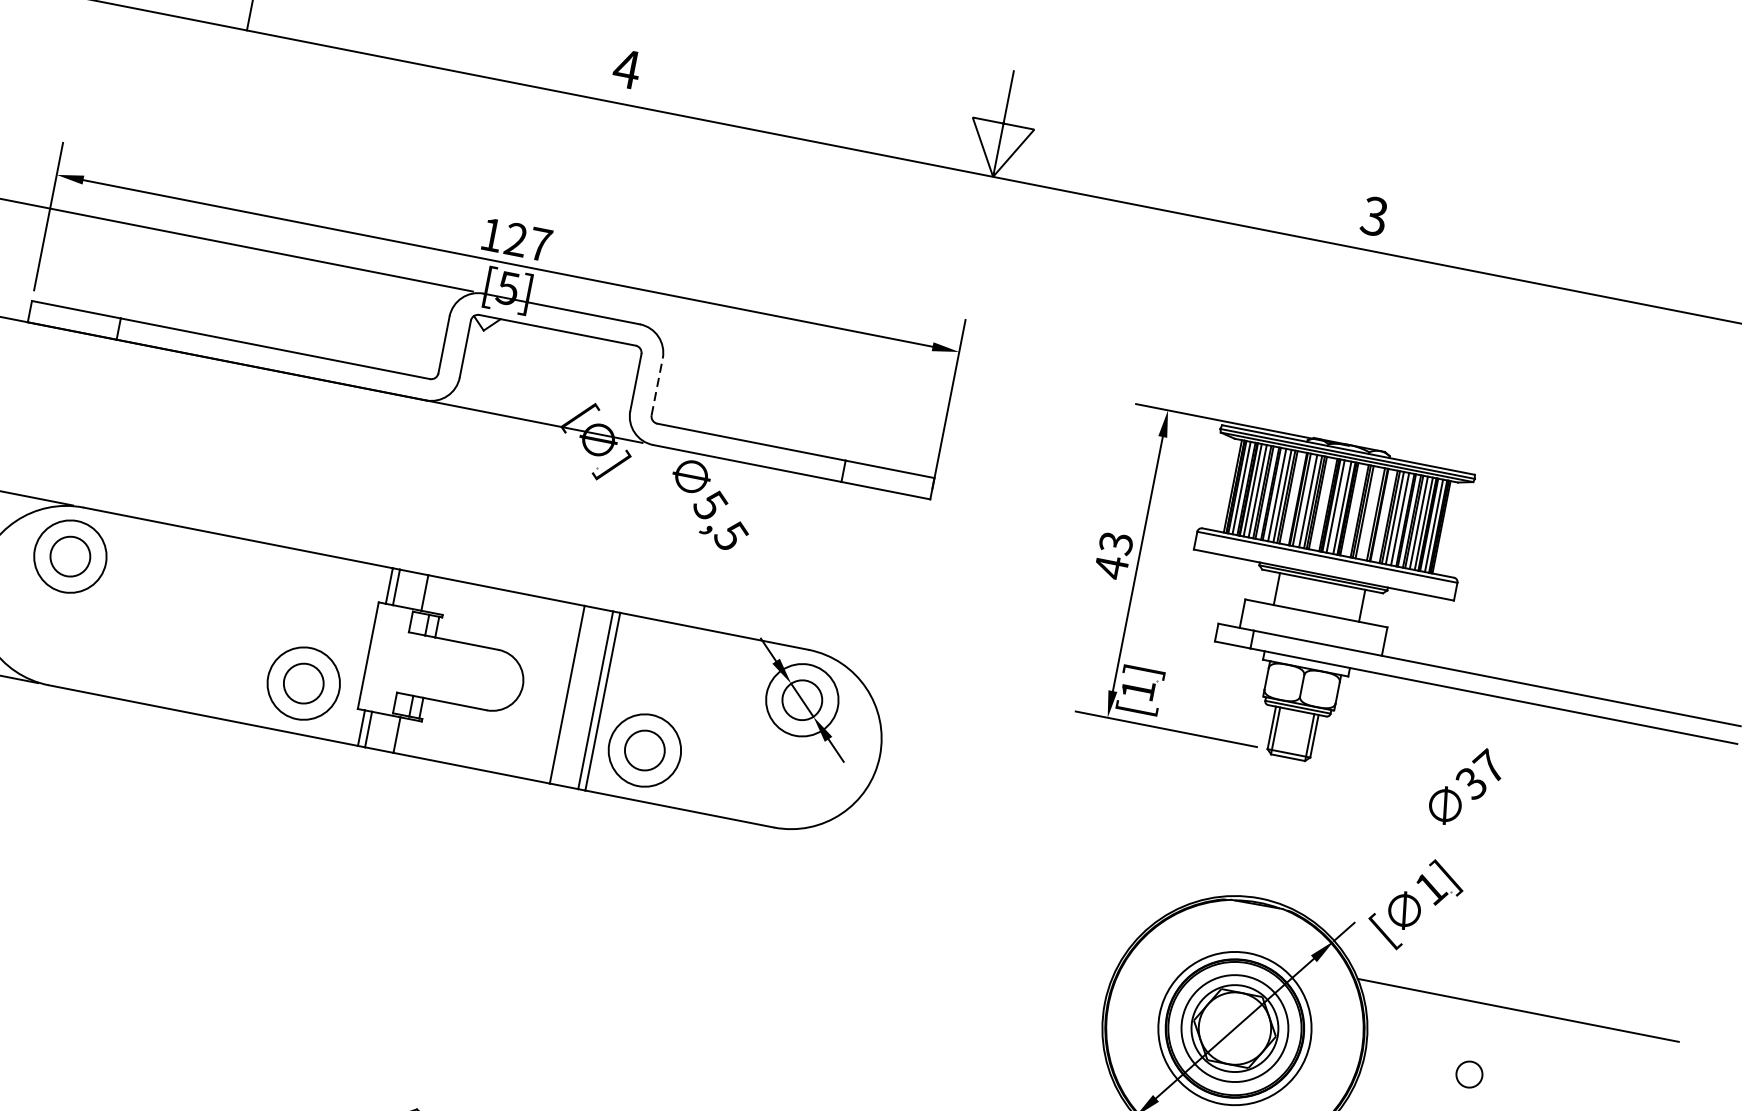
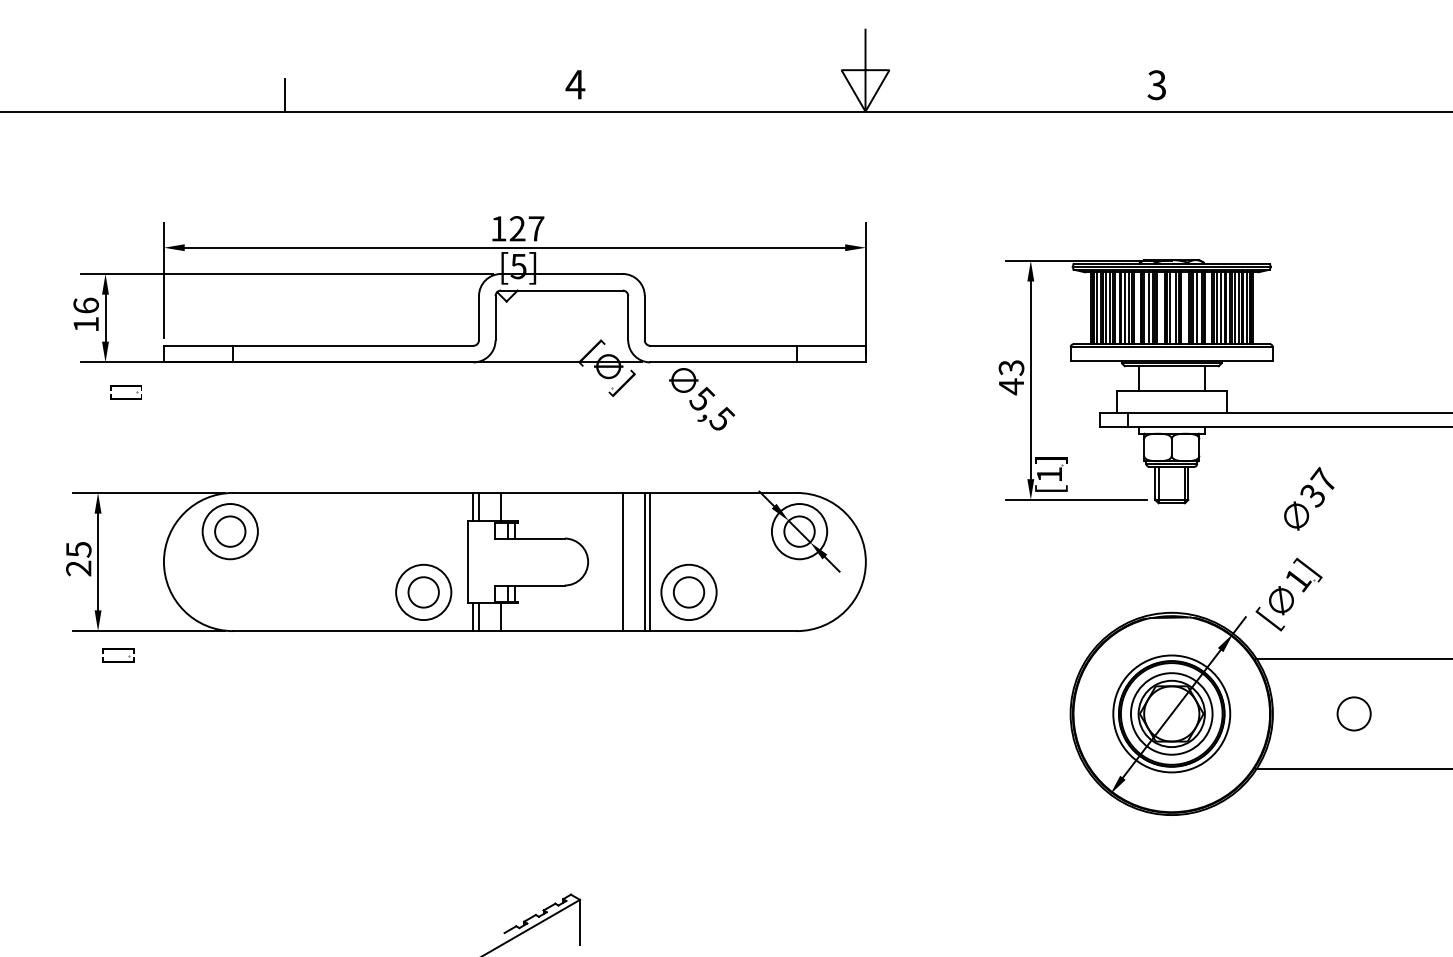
line: (656, 385) -> (644, 317), dashed -> solid
line: (1369, 513) -> (1196, 308), added
circle: (1468, 1073) -> (1353, 713), size x1.67

